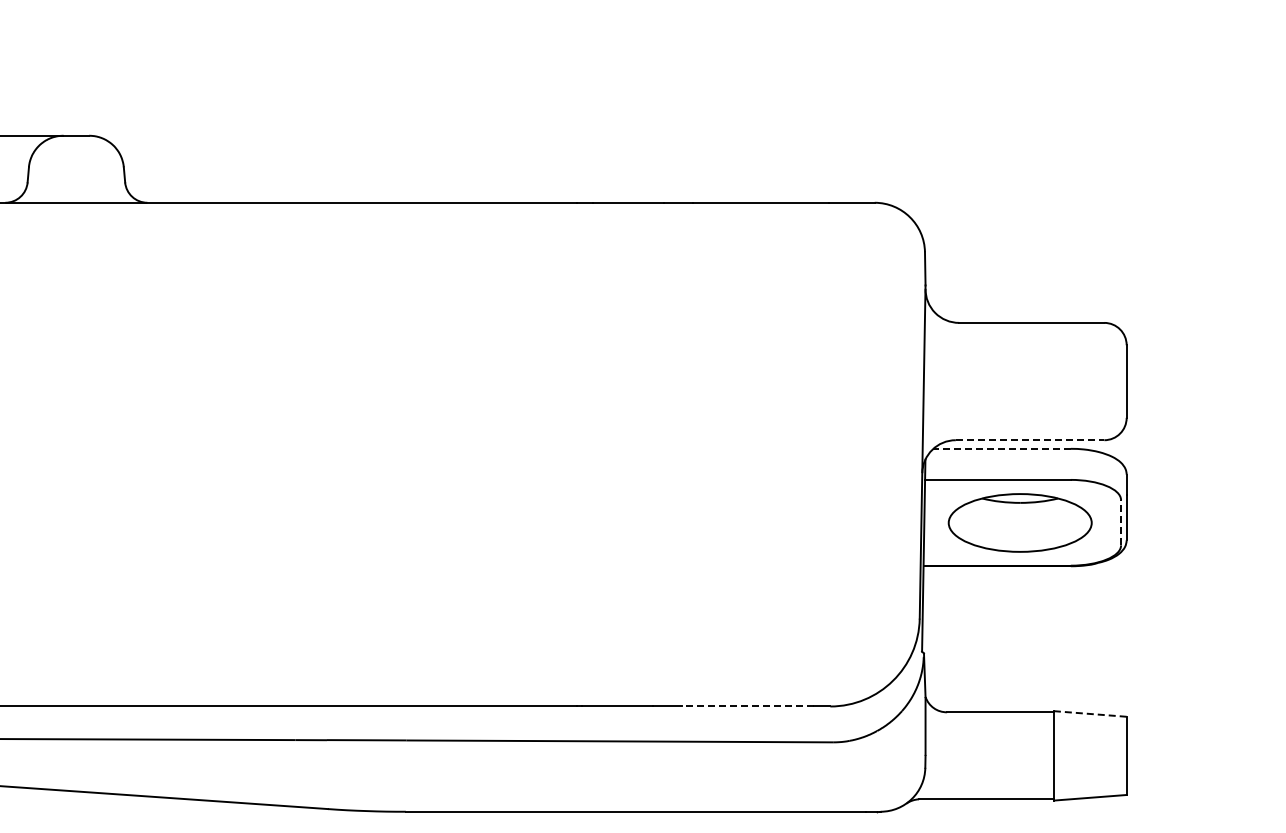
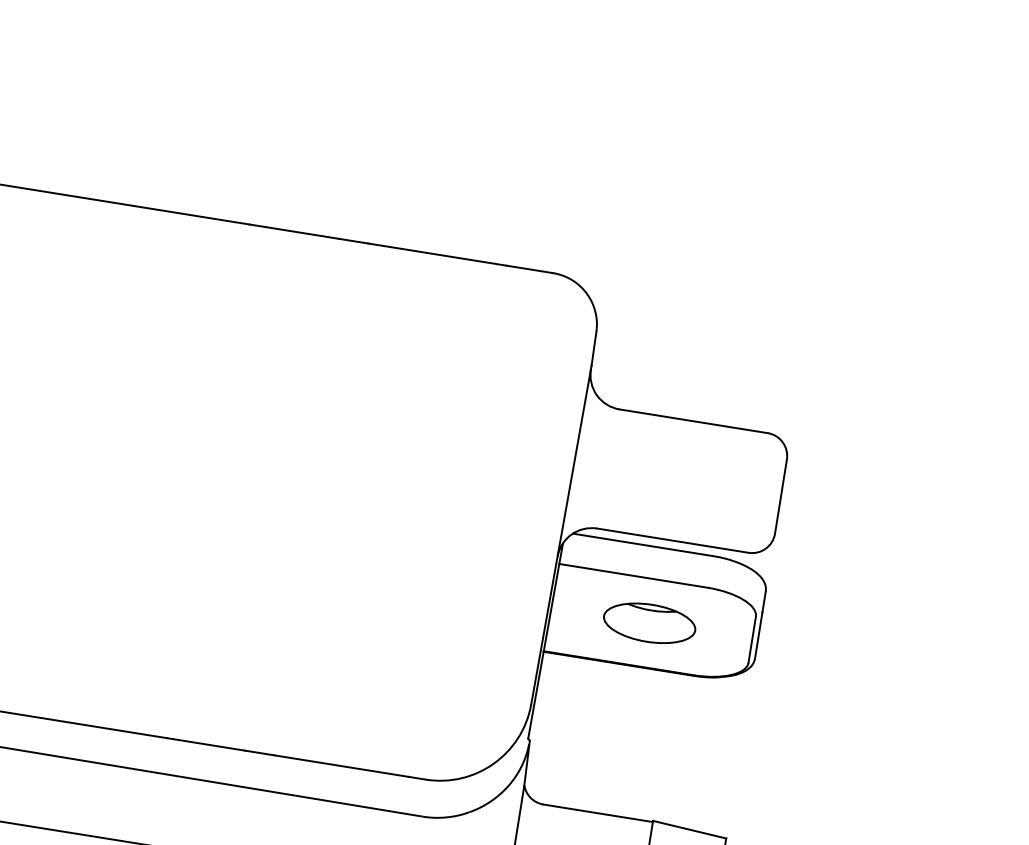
line: (1030, 440) -> (673, 541), dashed -> solid
line: (1002, 448) -> (643, 544), dashed -> solid
part: (1020, 522) -> (649, 623), size x0.62
line: (1121, 522) -> (752, 639), dashed -> solid
line: (747, 706) -> (341, 766), dashed -> solid
line: (1089, 713) -> (688, 829), dashed -> solid

